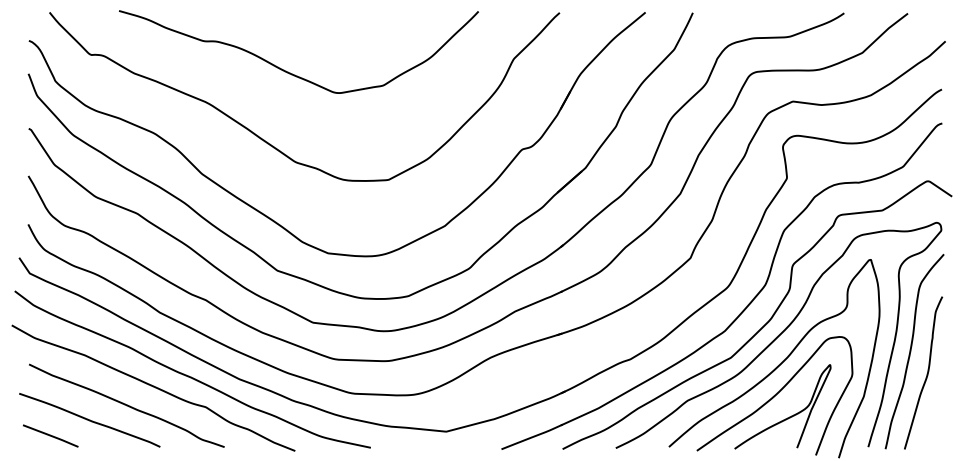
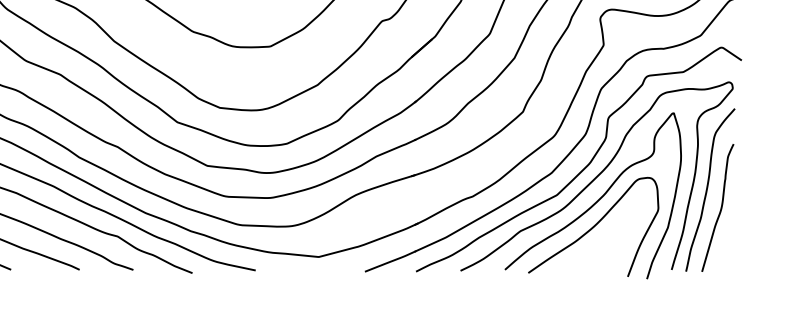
curve: (787, 417) -> (604, 245), removed

